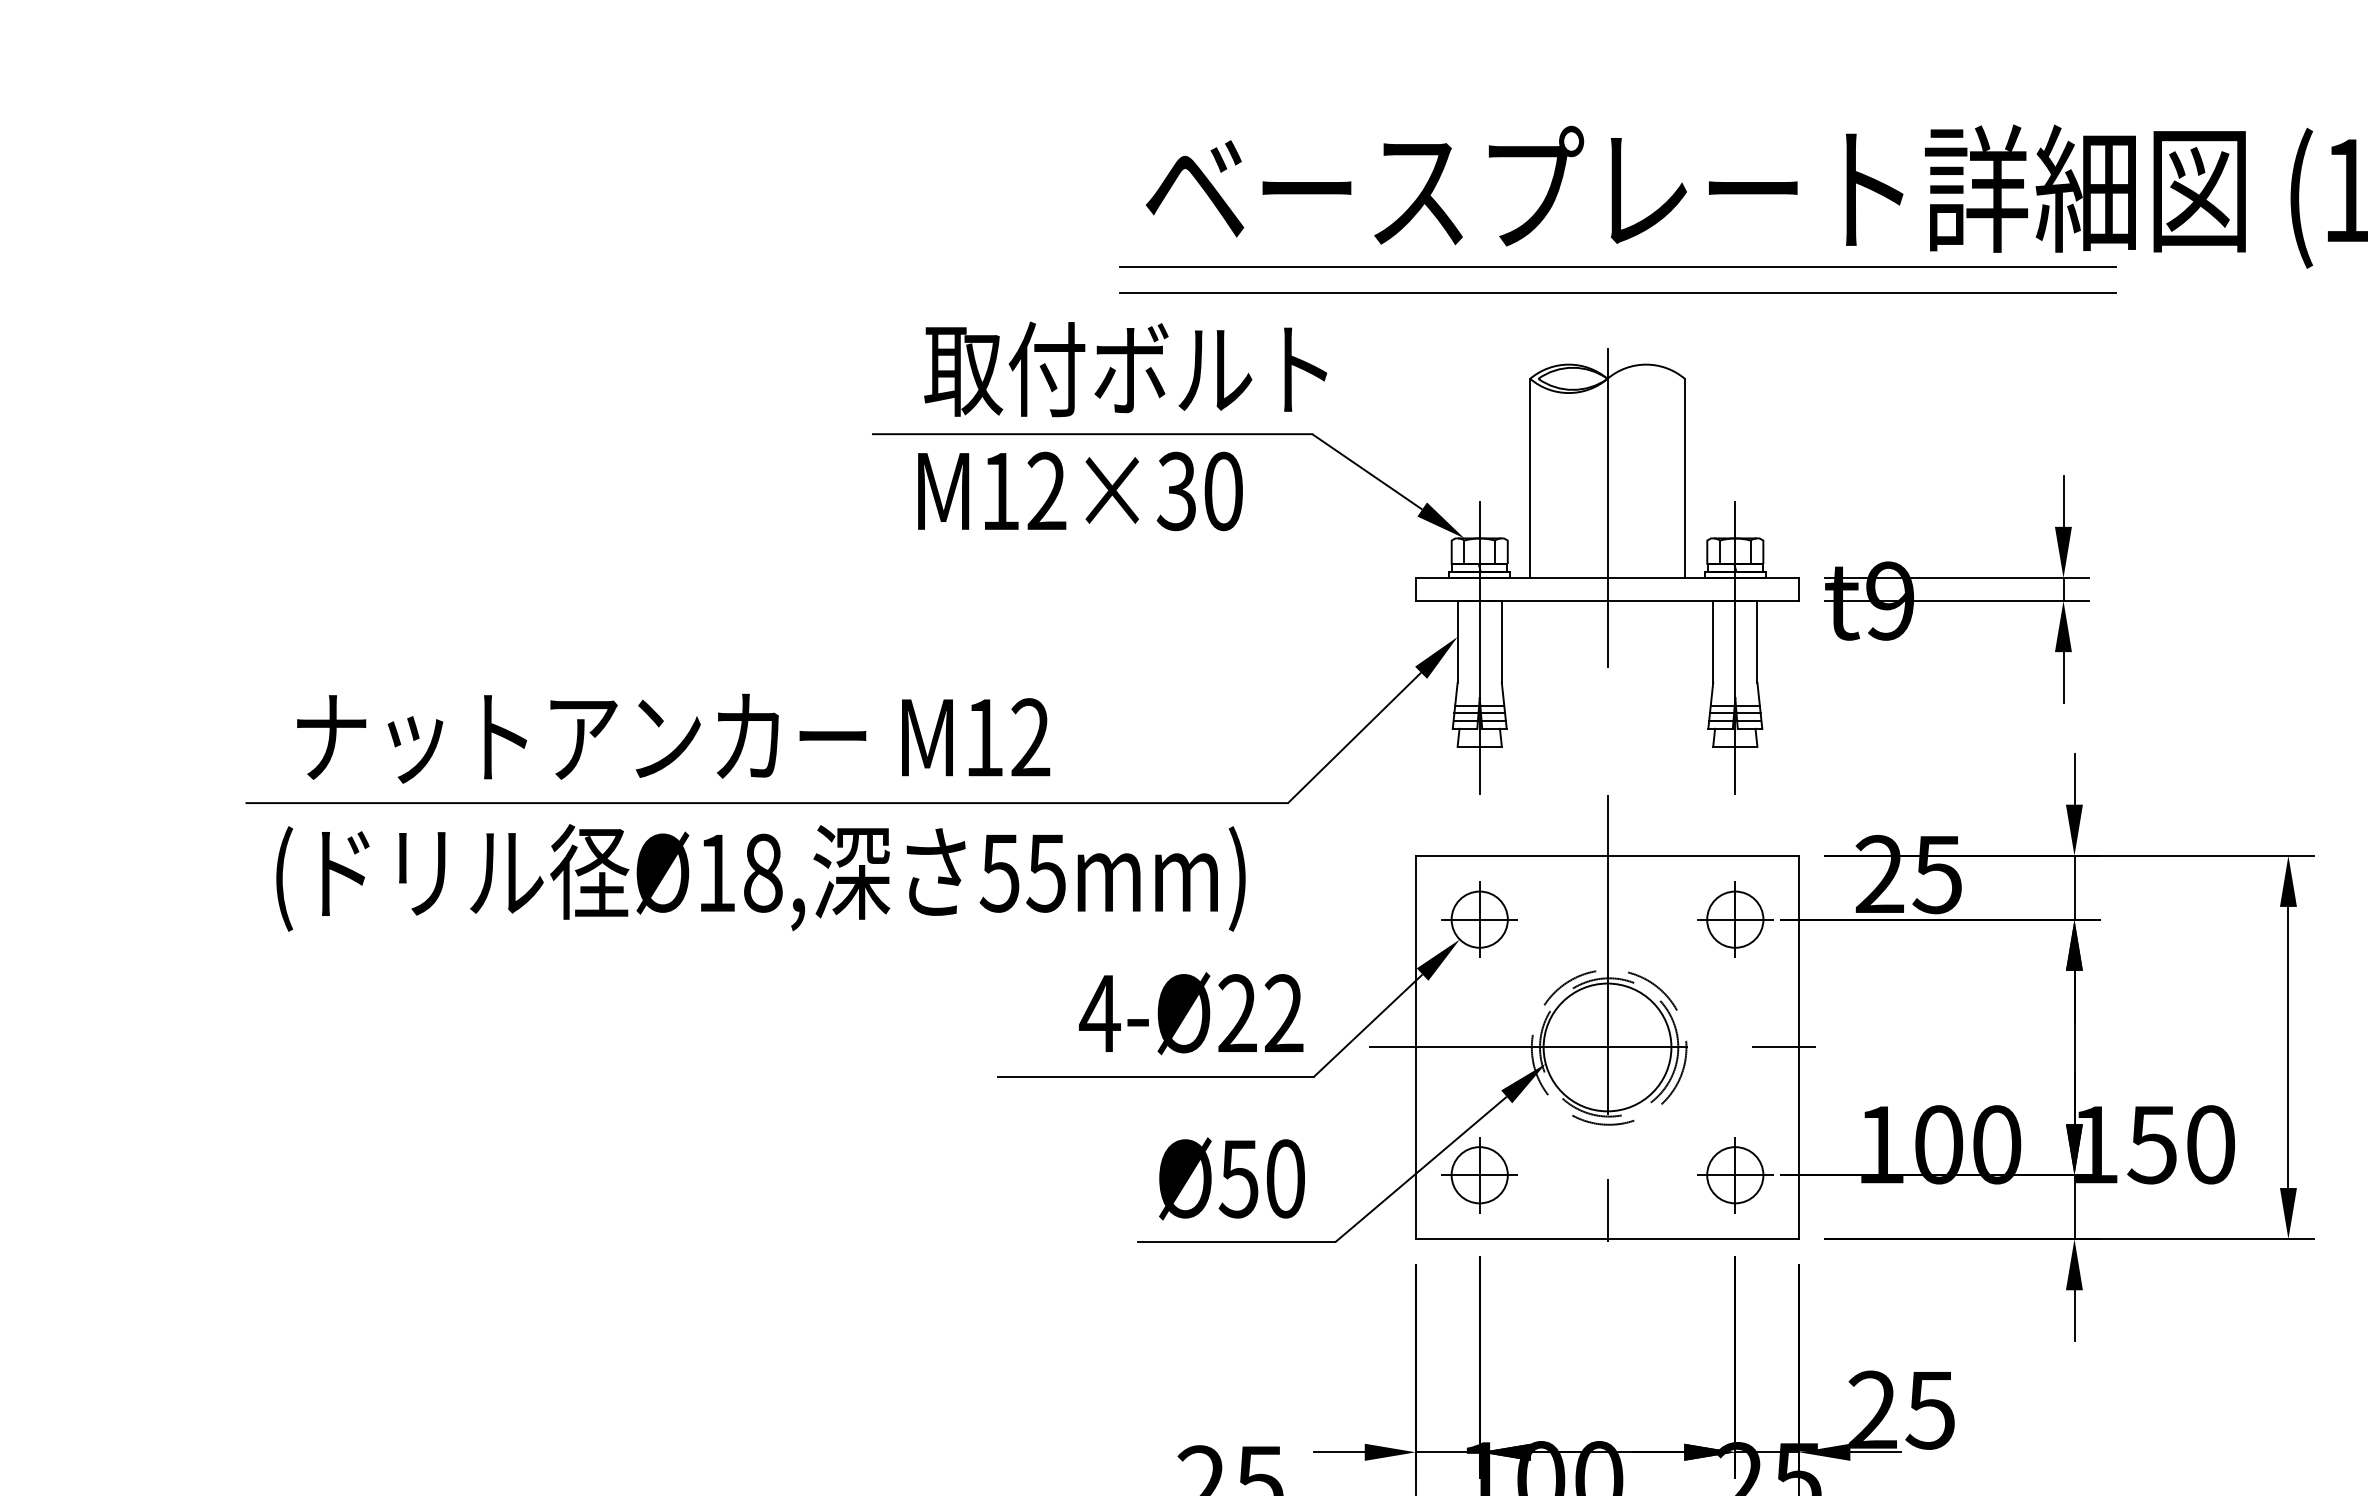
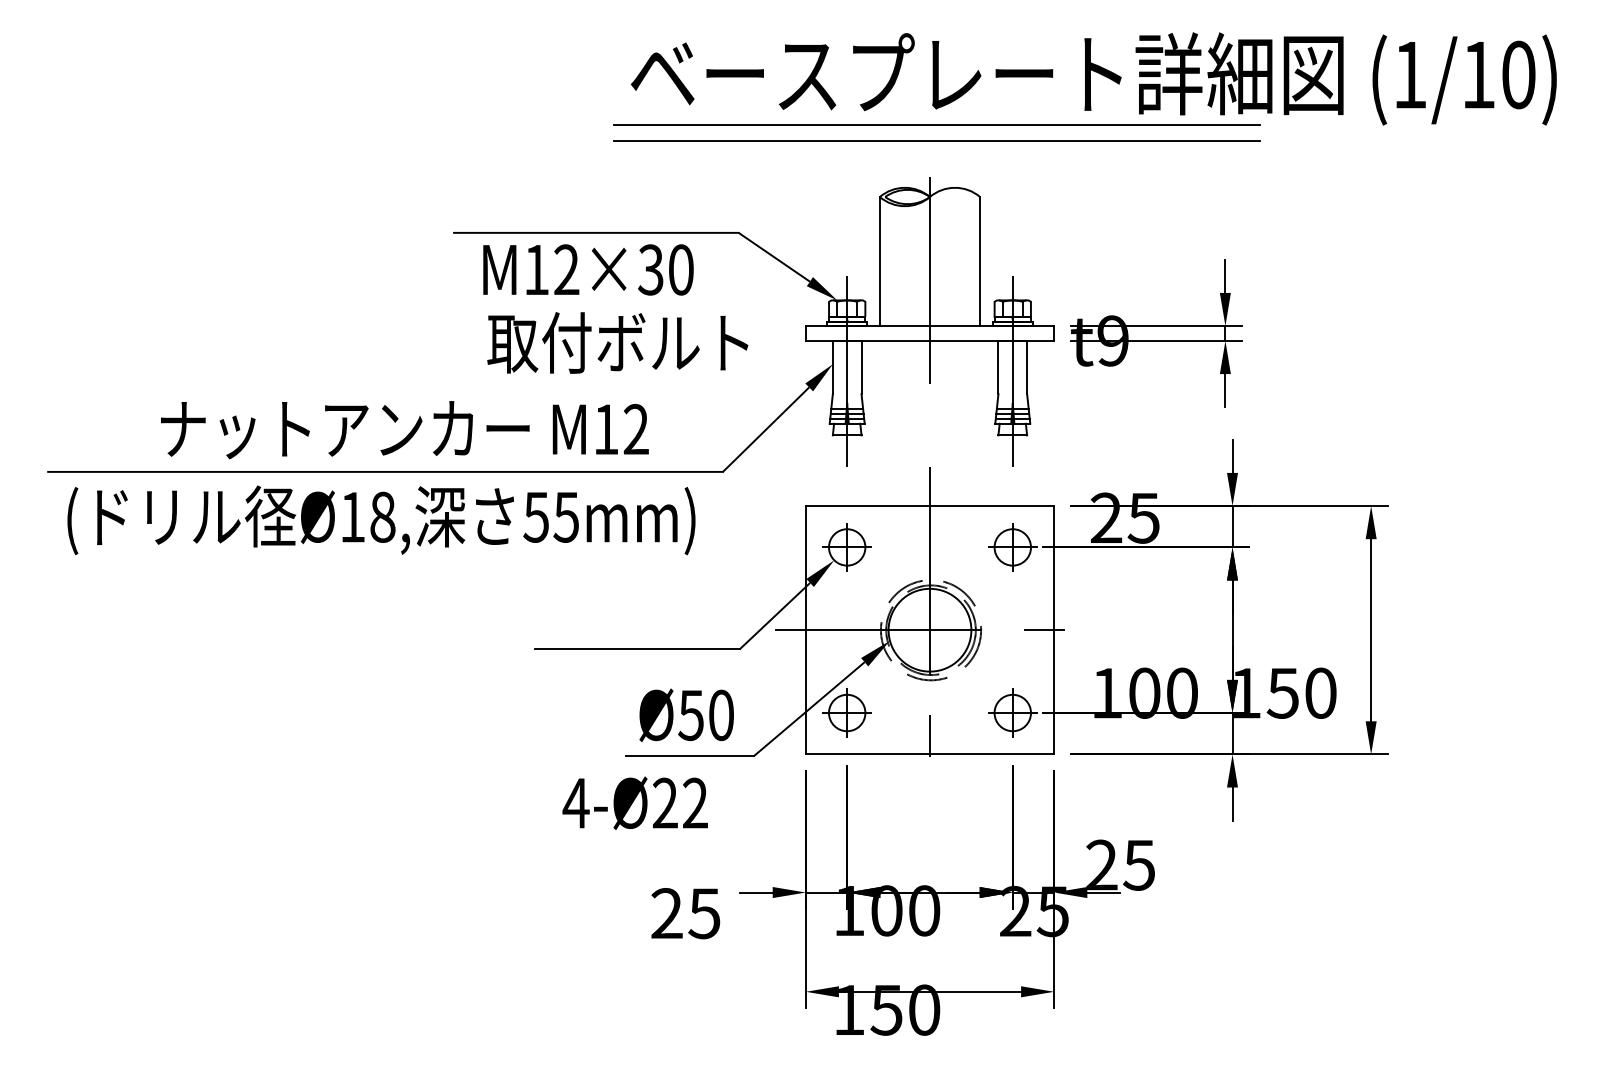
text: (1125, 368) -> (617, 342), moved
text: (673, 739) -> (404, 430), moved
text: (1190, 1012) -> (634, 802), moved

